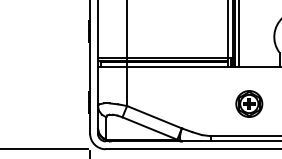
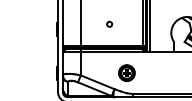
circle: (173, 21) -> (109, 23), added
part: (248, 102) -> (126, 72), moved

